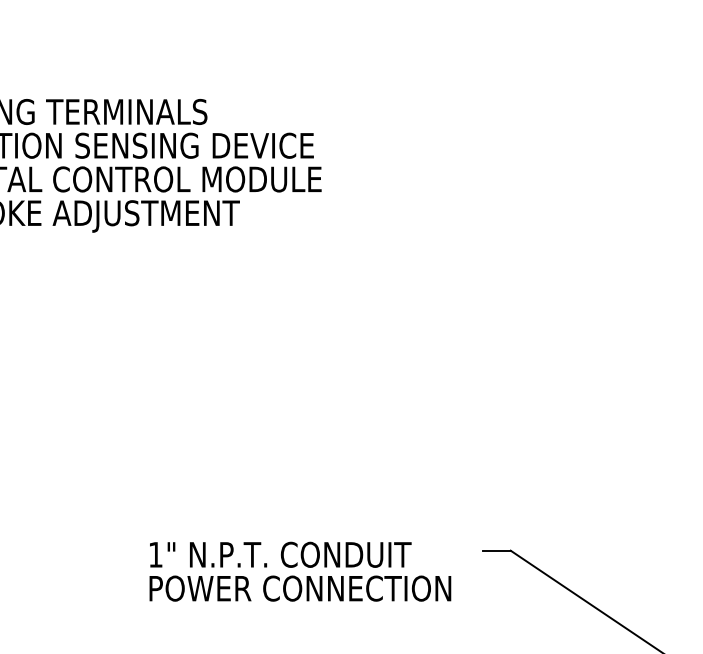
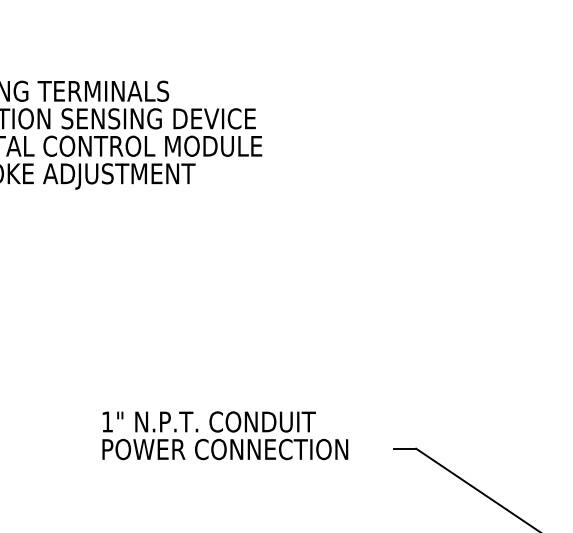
text: (300, 571) -> (225, 435), moved

